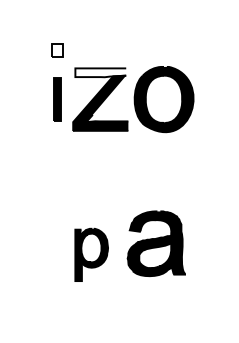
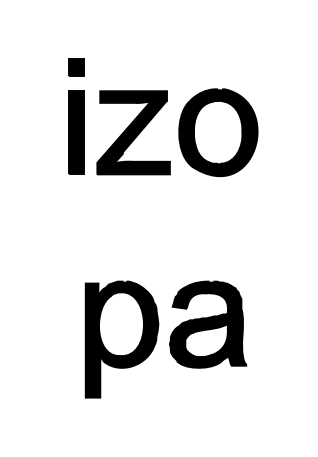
fill: (57, 50) -> (76, 67), added
fill: (100, 72) -> (133, 96), added
part: (57, 99) -> (76, 132), size x1.43
part: (91, 254) -> (121, 339), size x1.67

